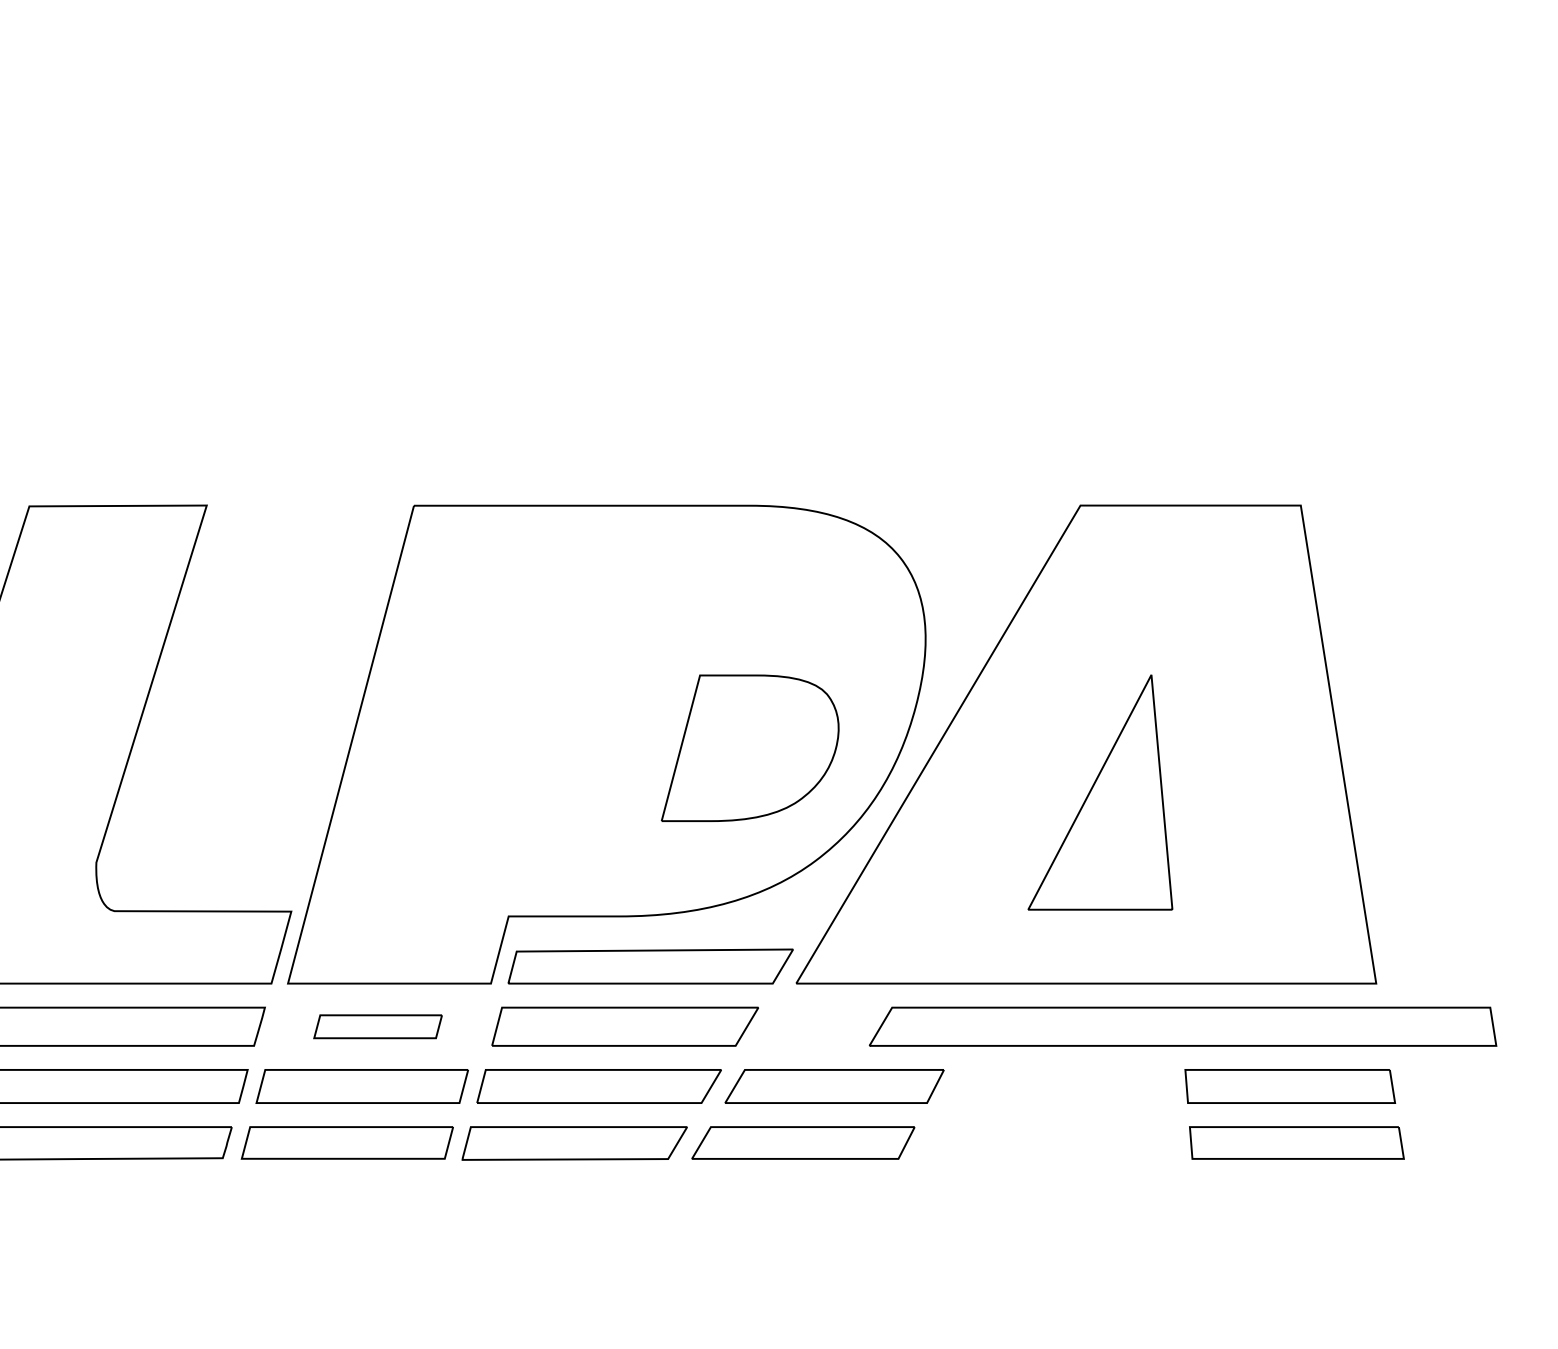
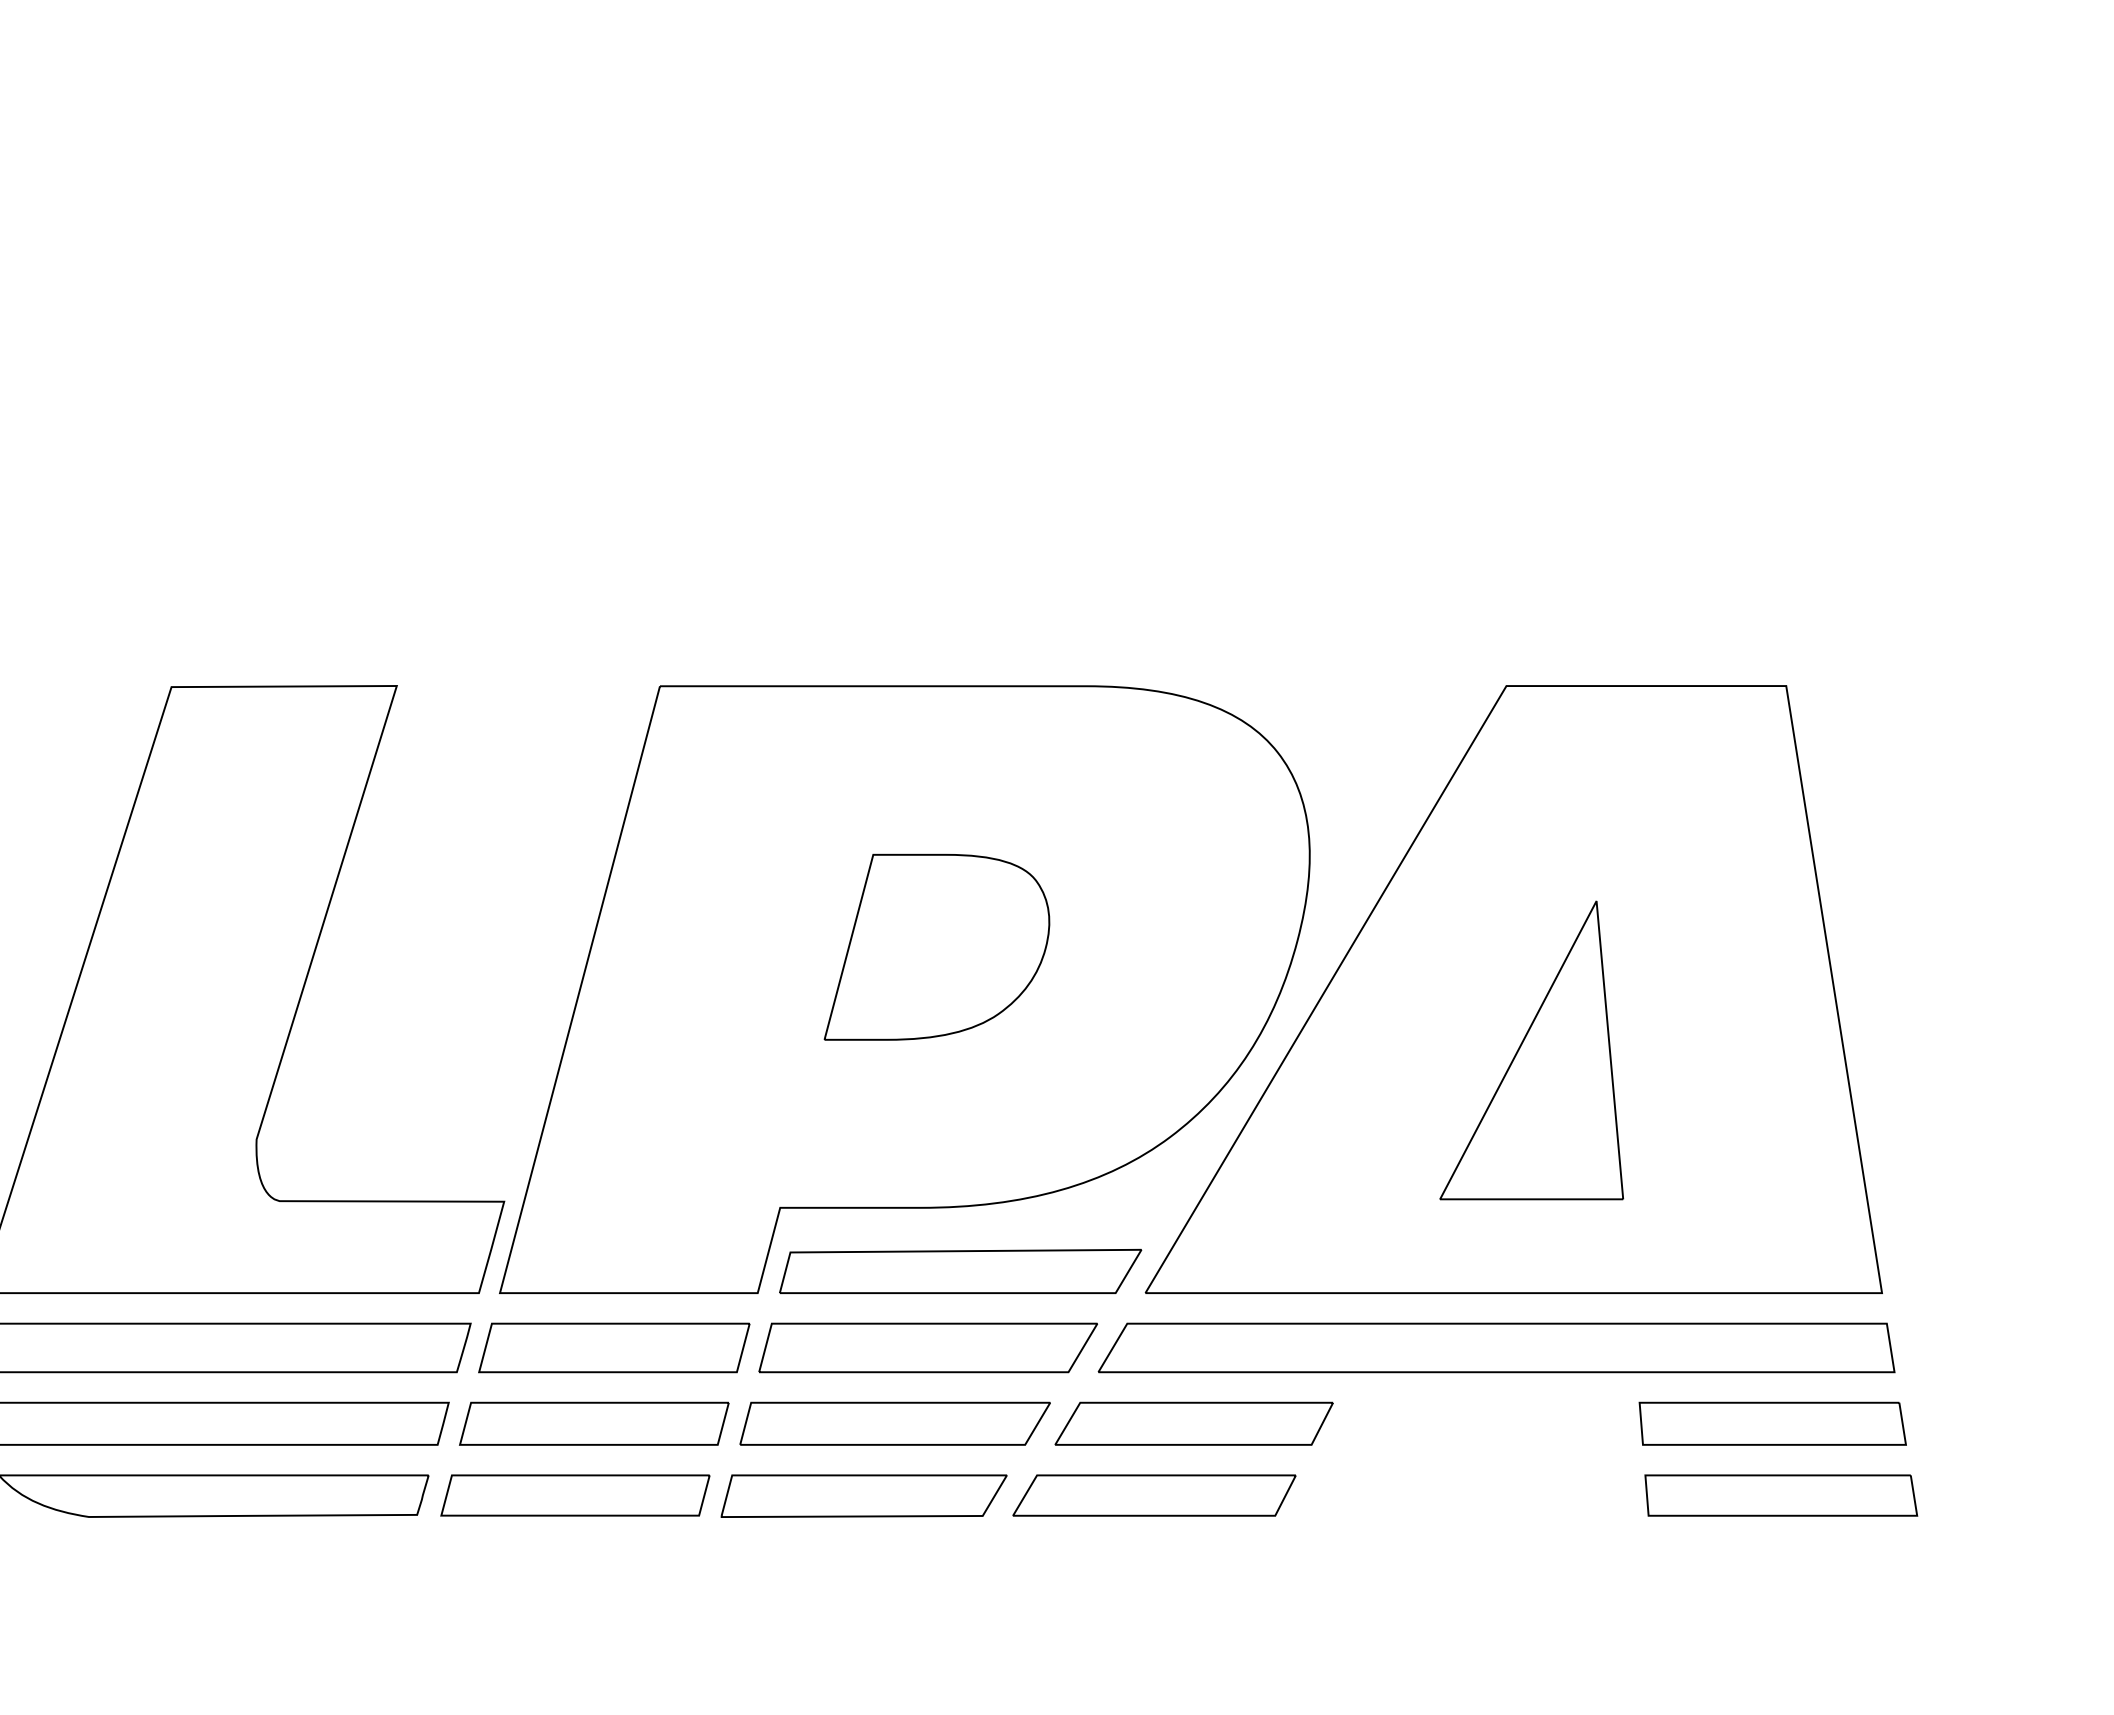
part: (749, 747) -> (936, 946), moved
part: (378, 1026) -> (614, 1347), size x1.67
part: (1182, 1026) -> (1496, 1347), moved

